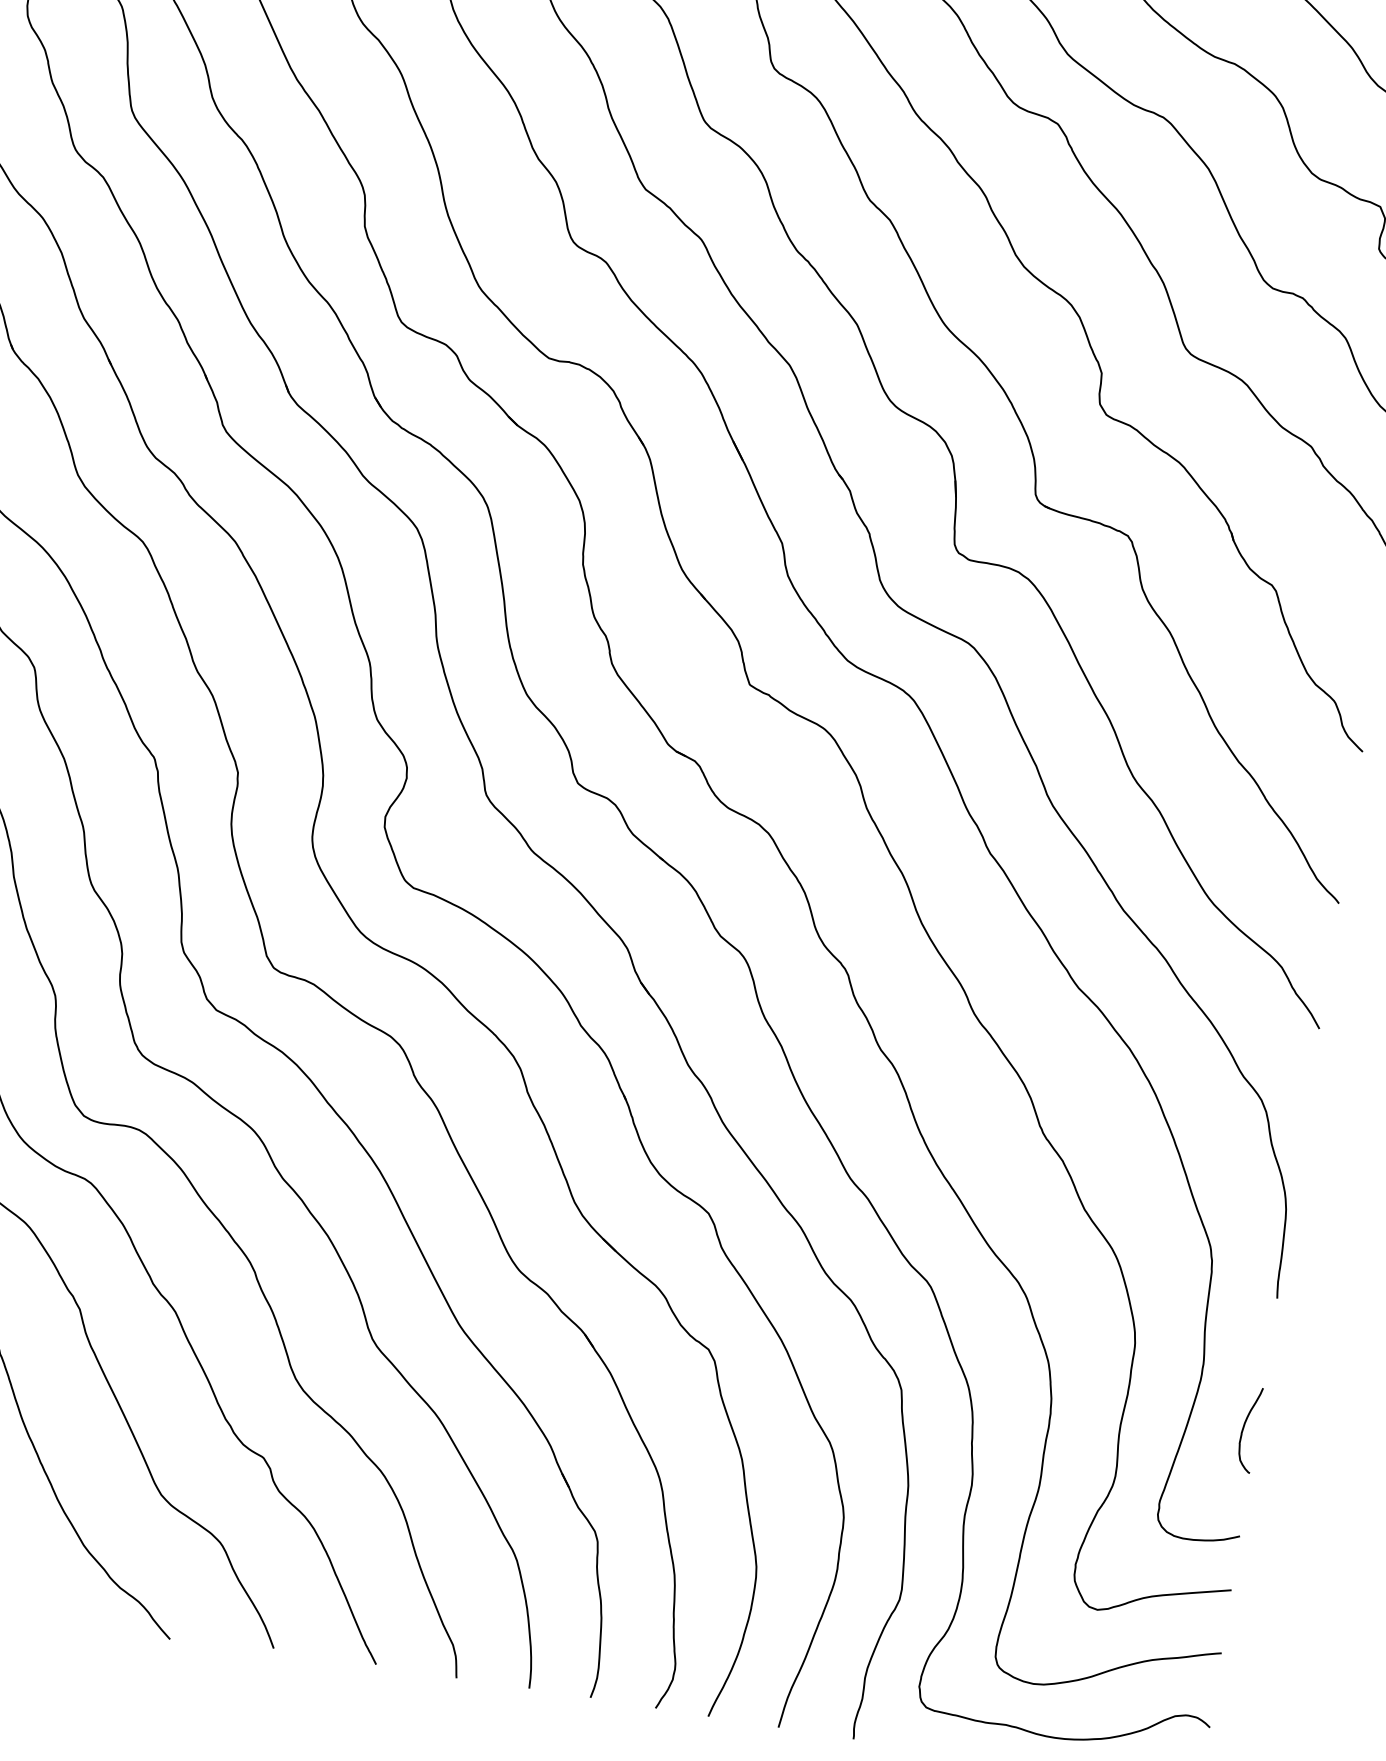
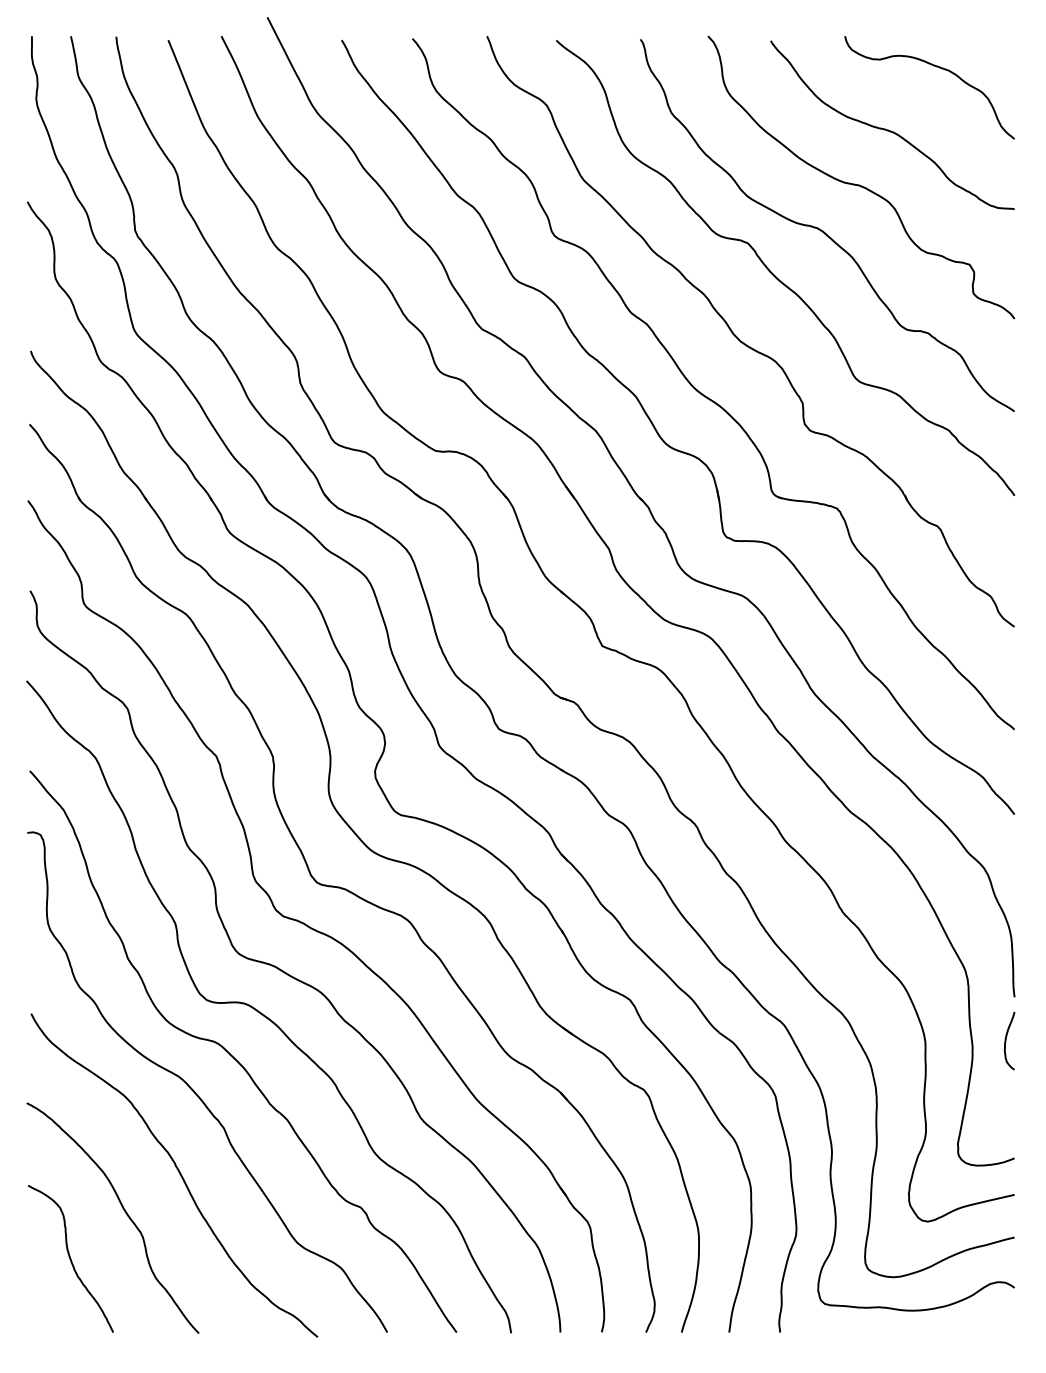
curve: (1244, 1429) -> (1006, 1041), moved

